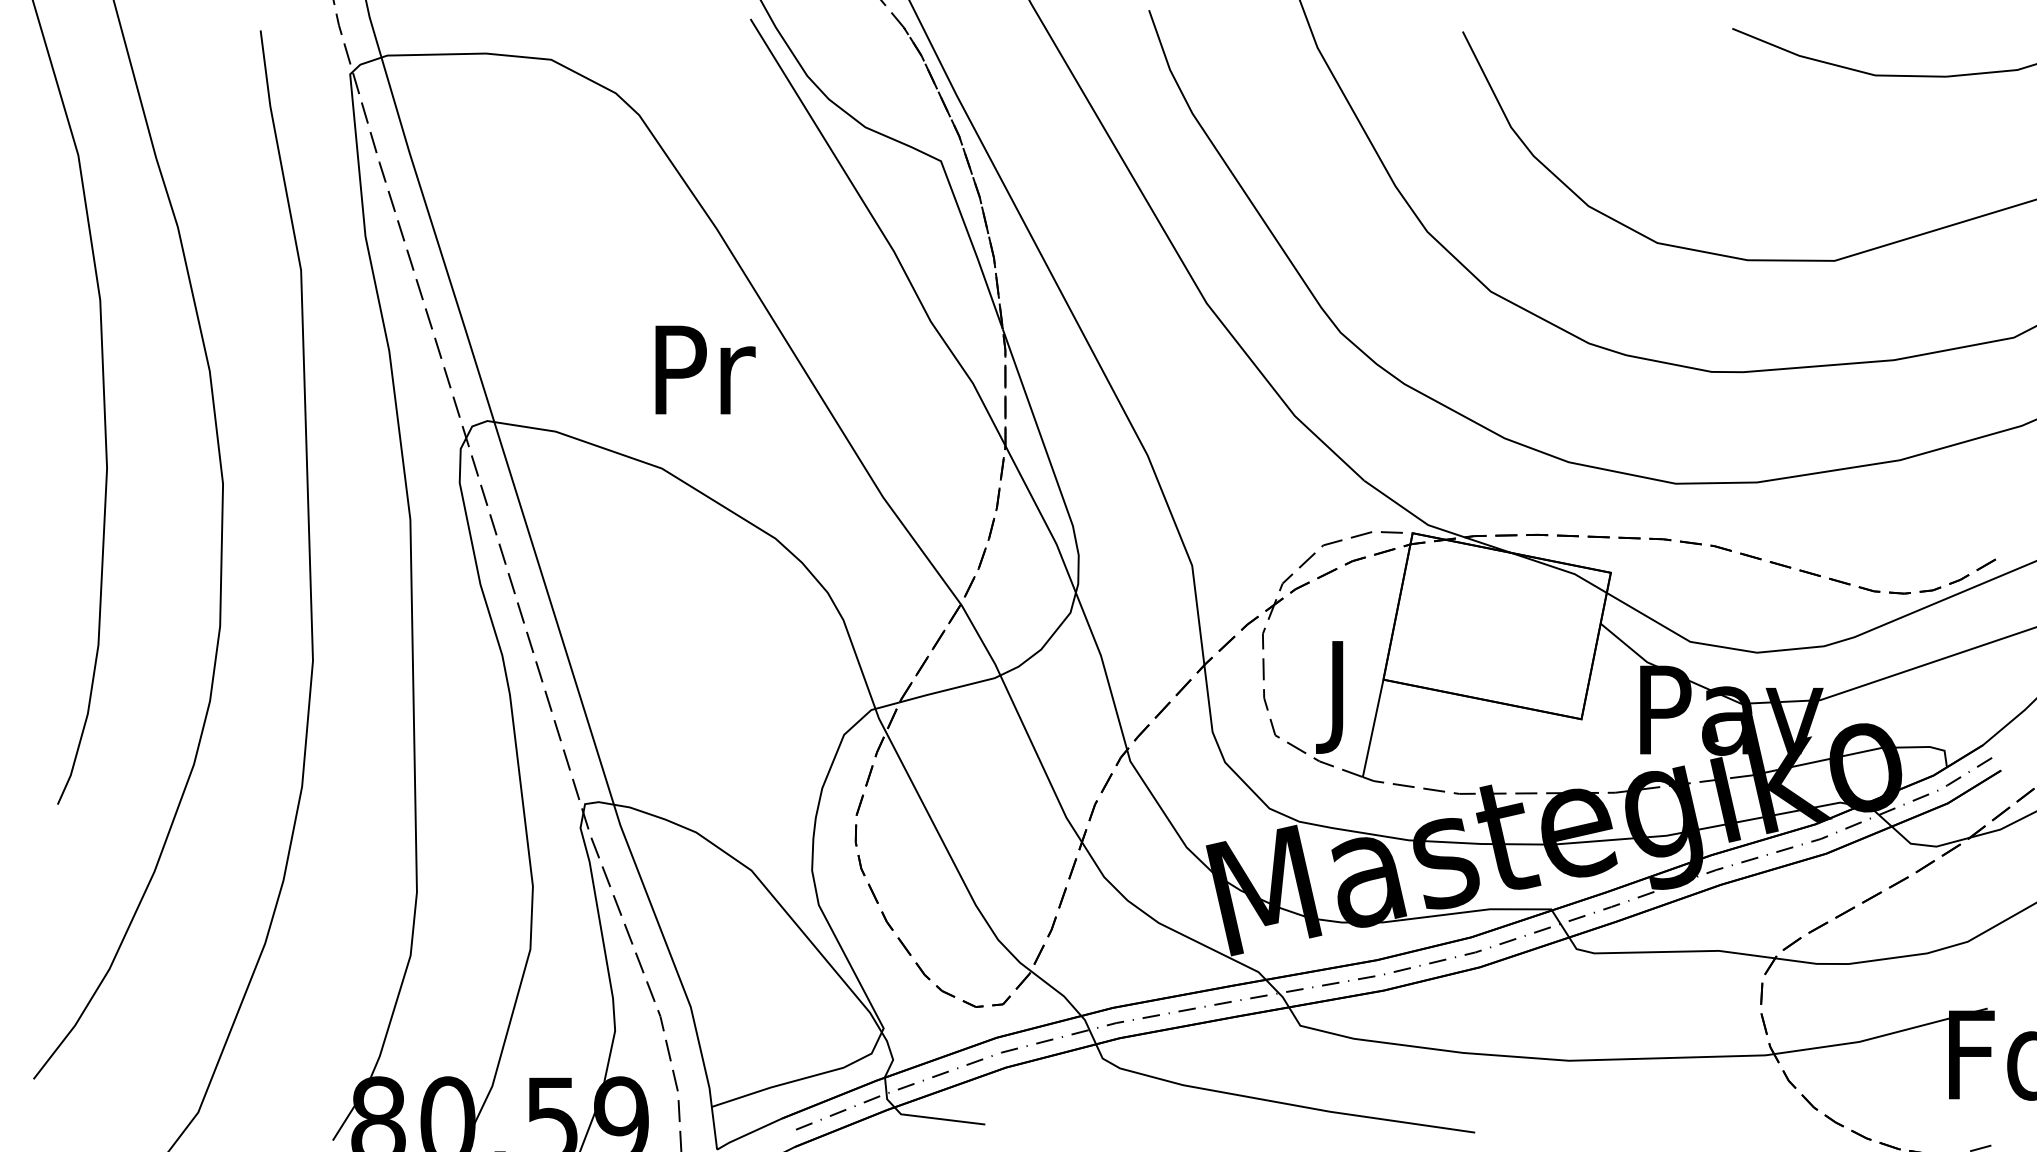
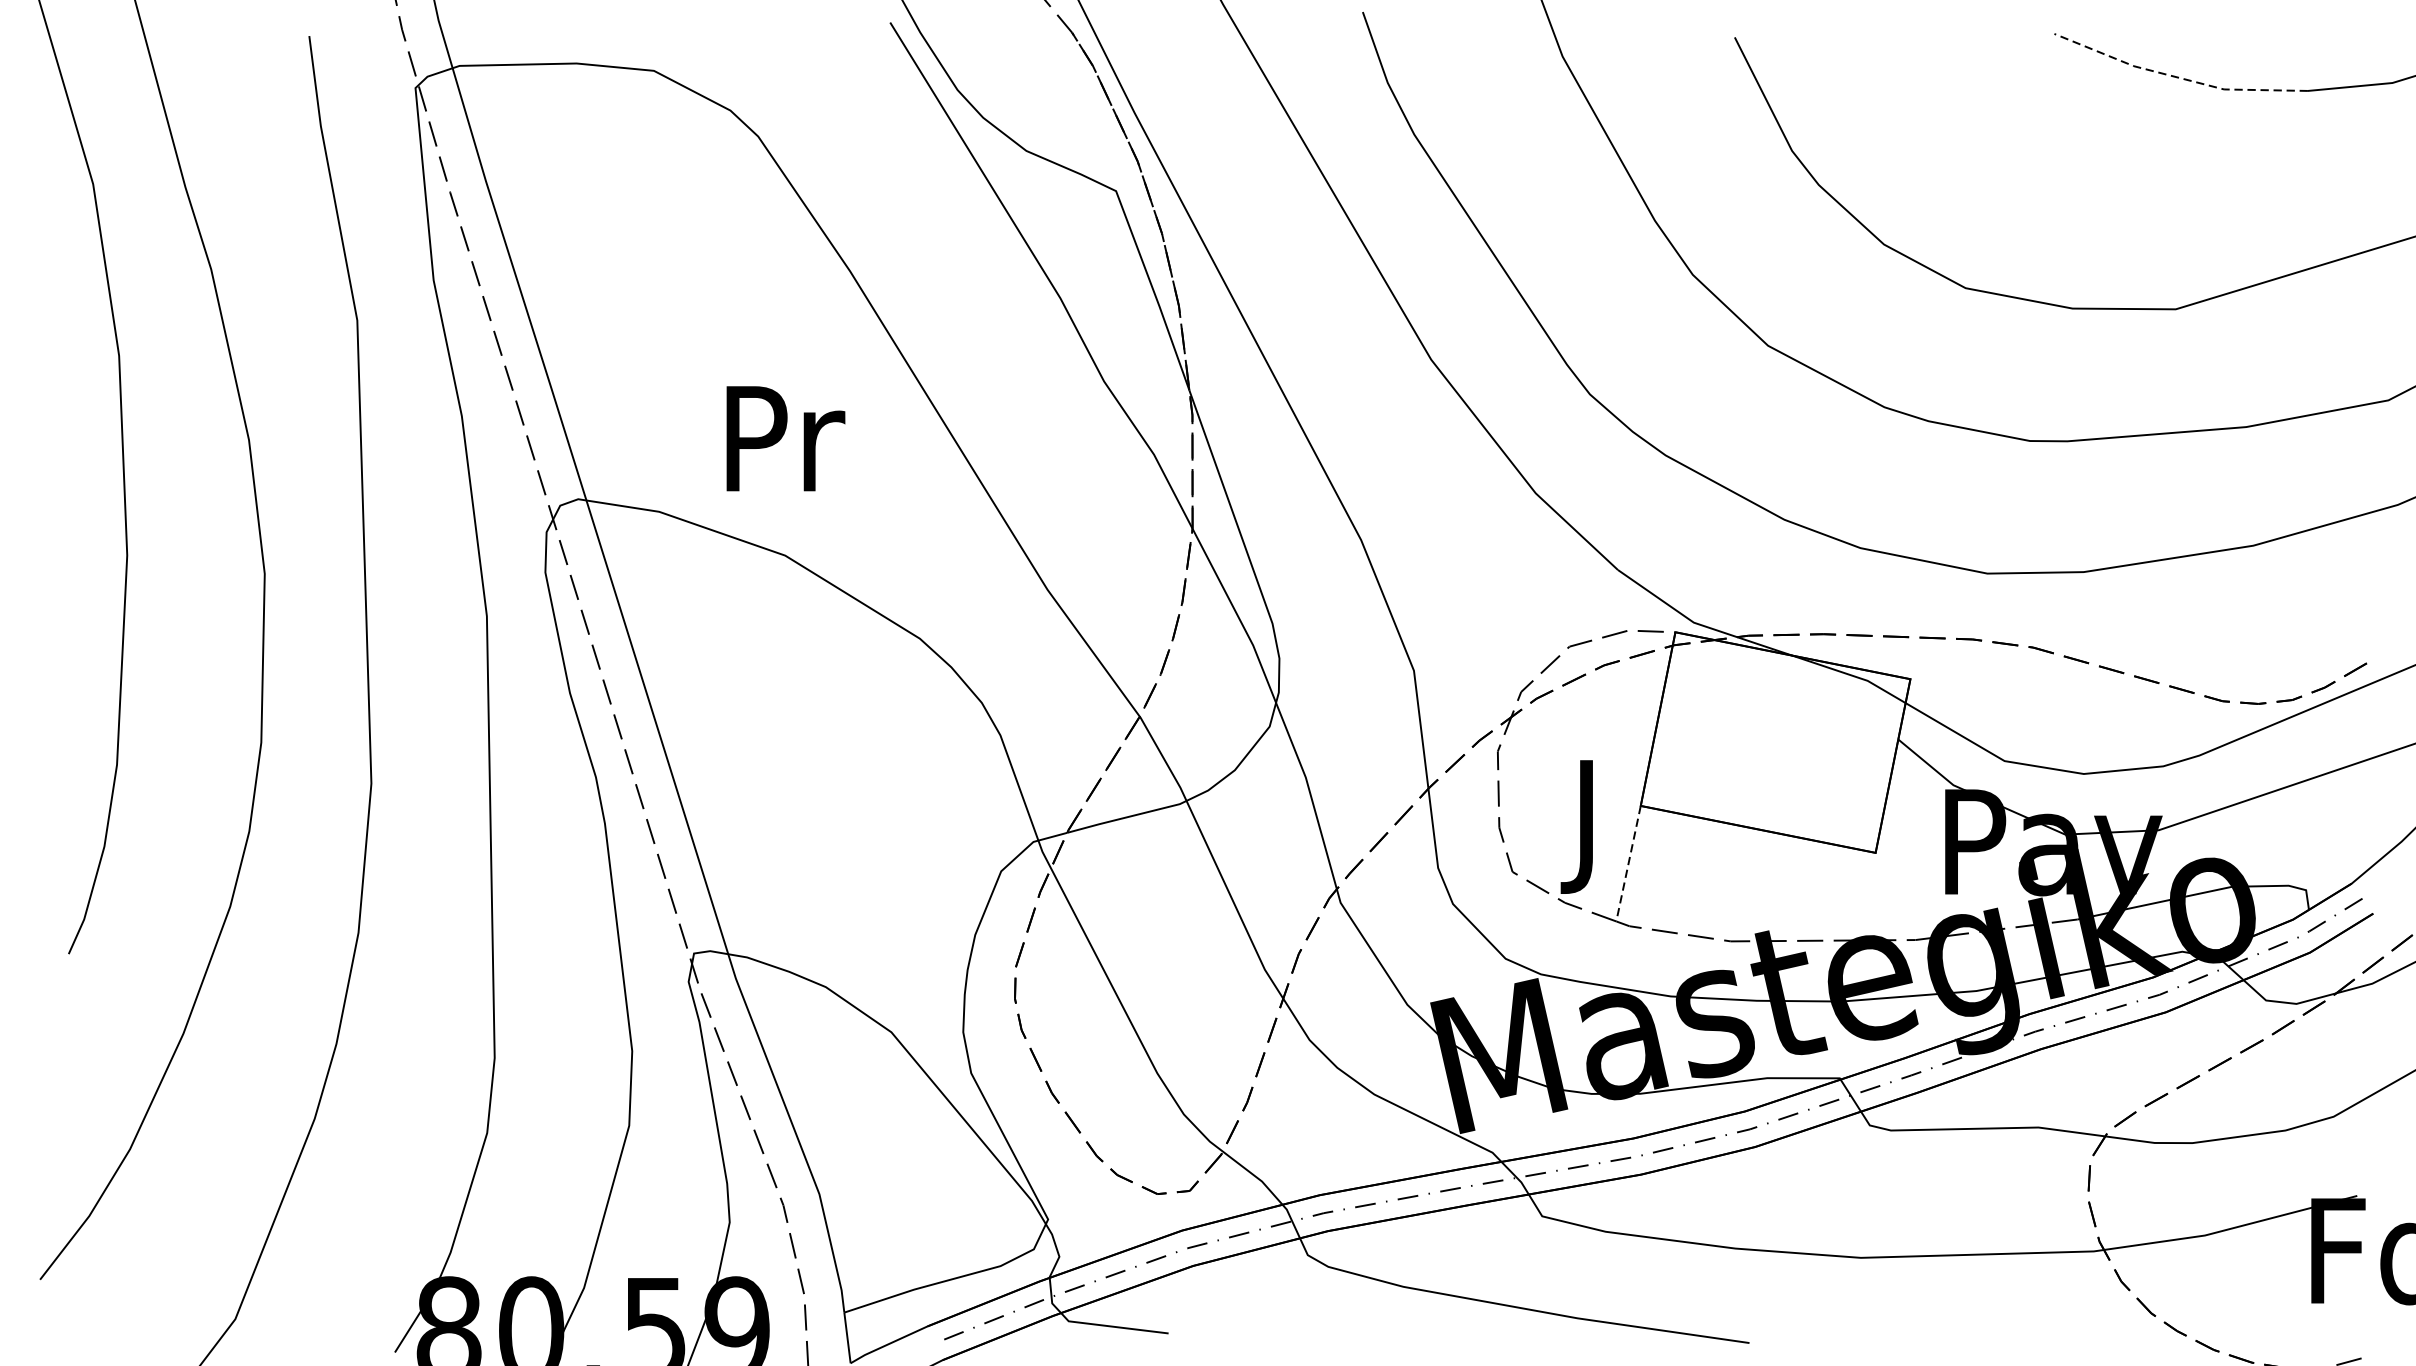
line: (1835, 65) -> (2176, 77), solid -> dashed
text: (705, 369) -> (785, 438), moved
line: (1373, 728) -> (1628, 863), solid -> dashed

